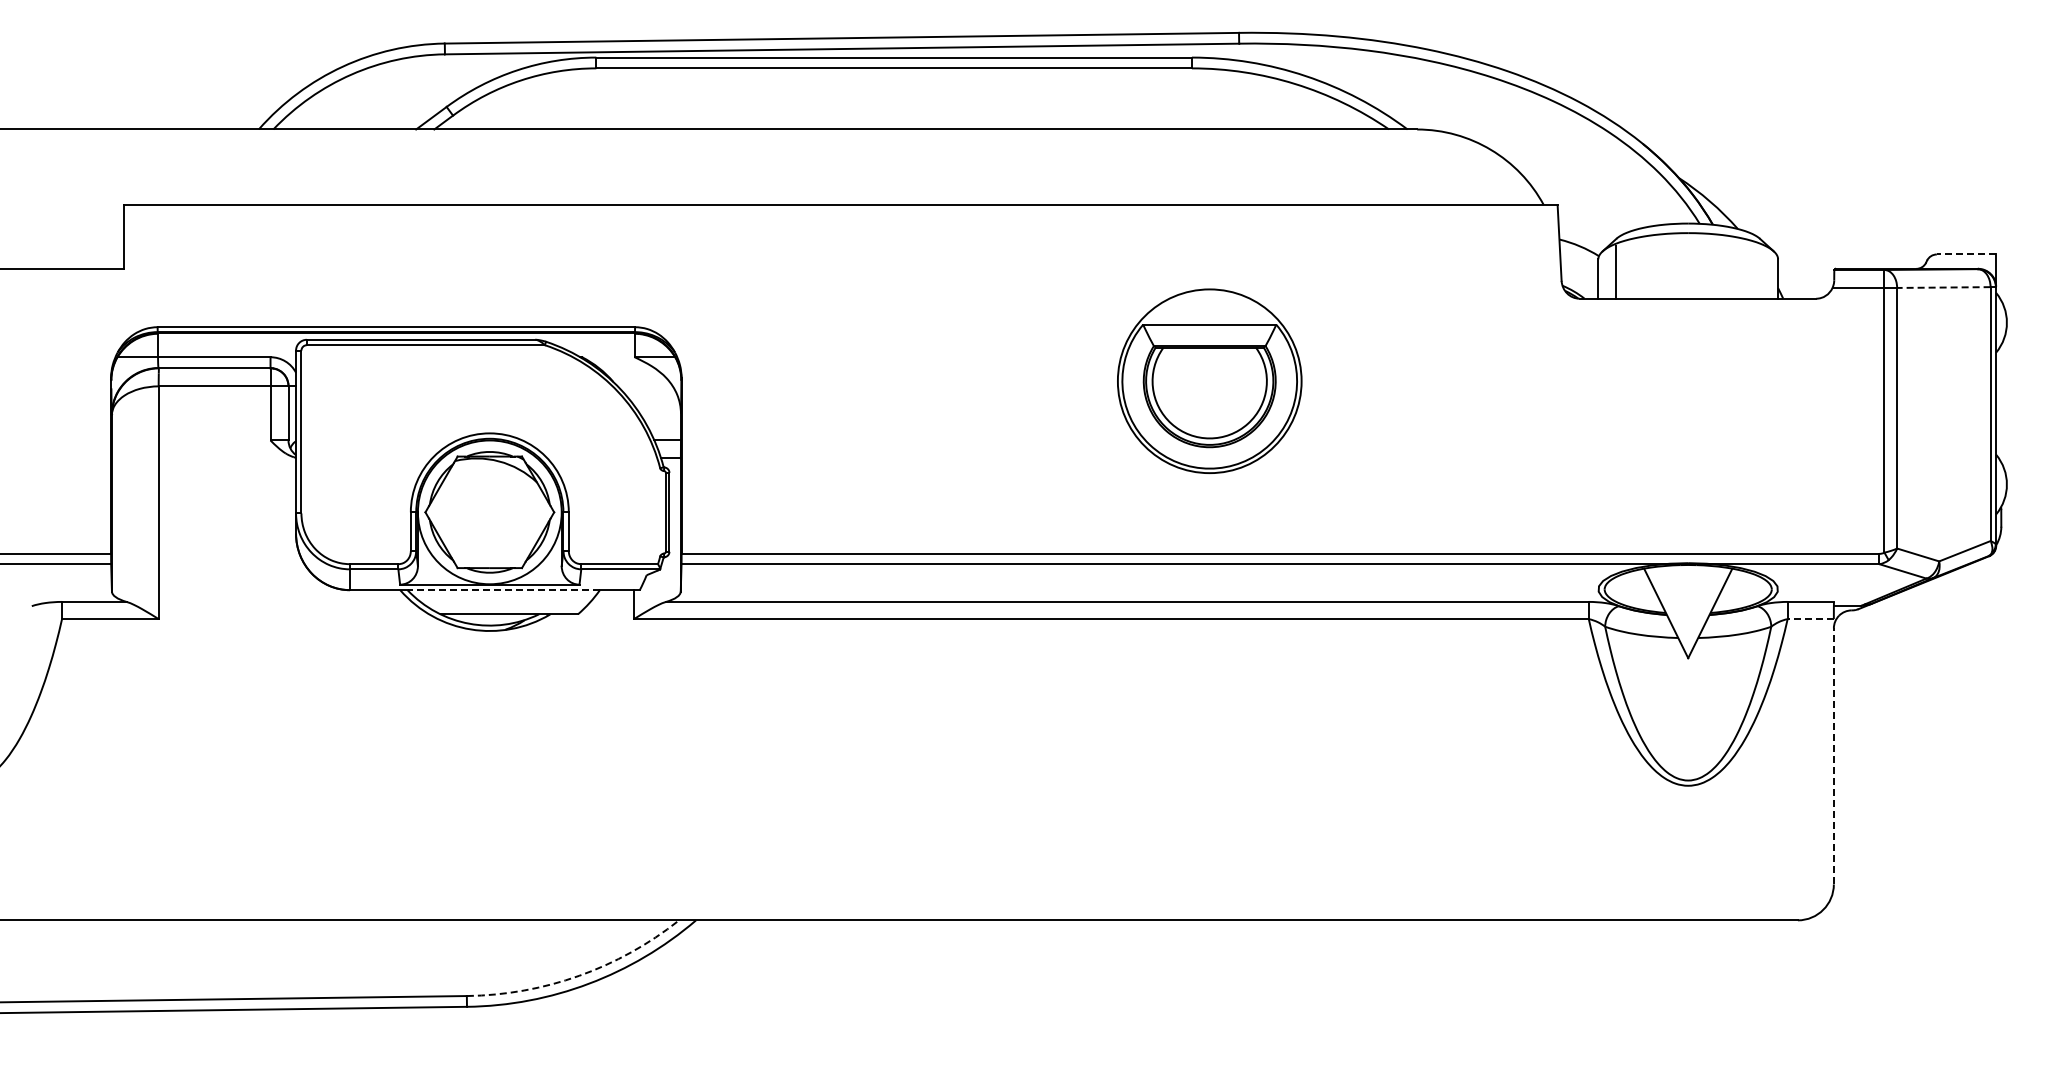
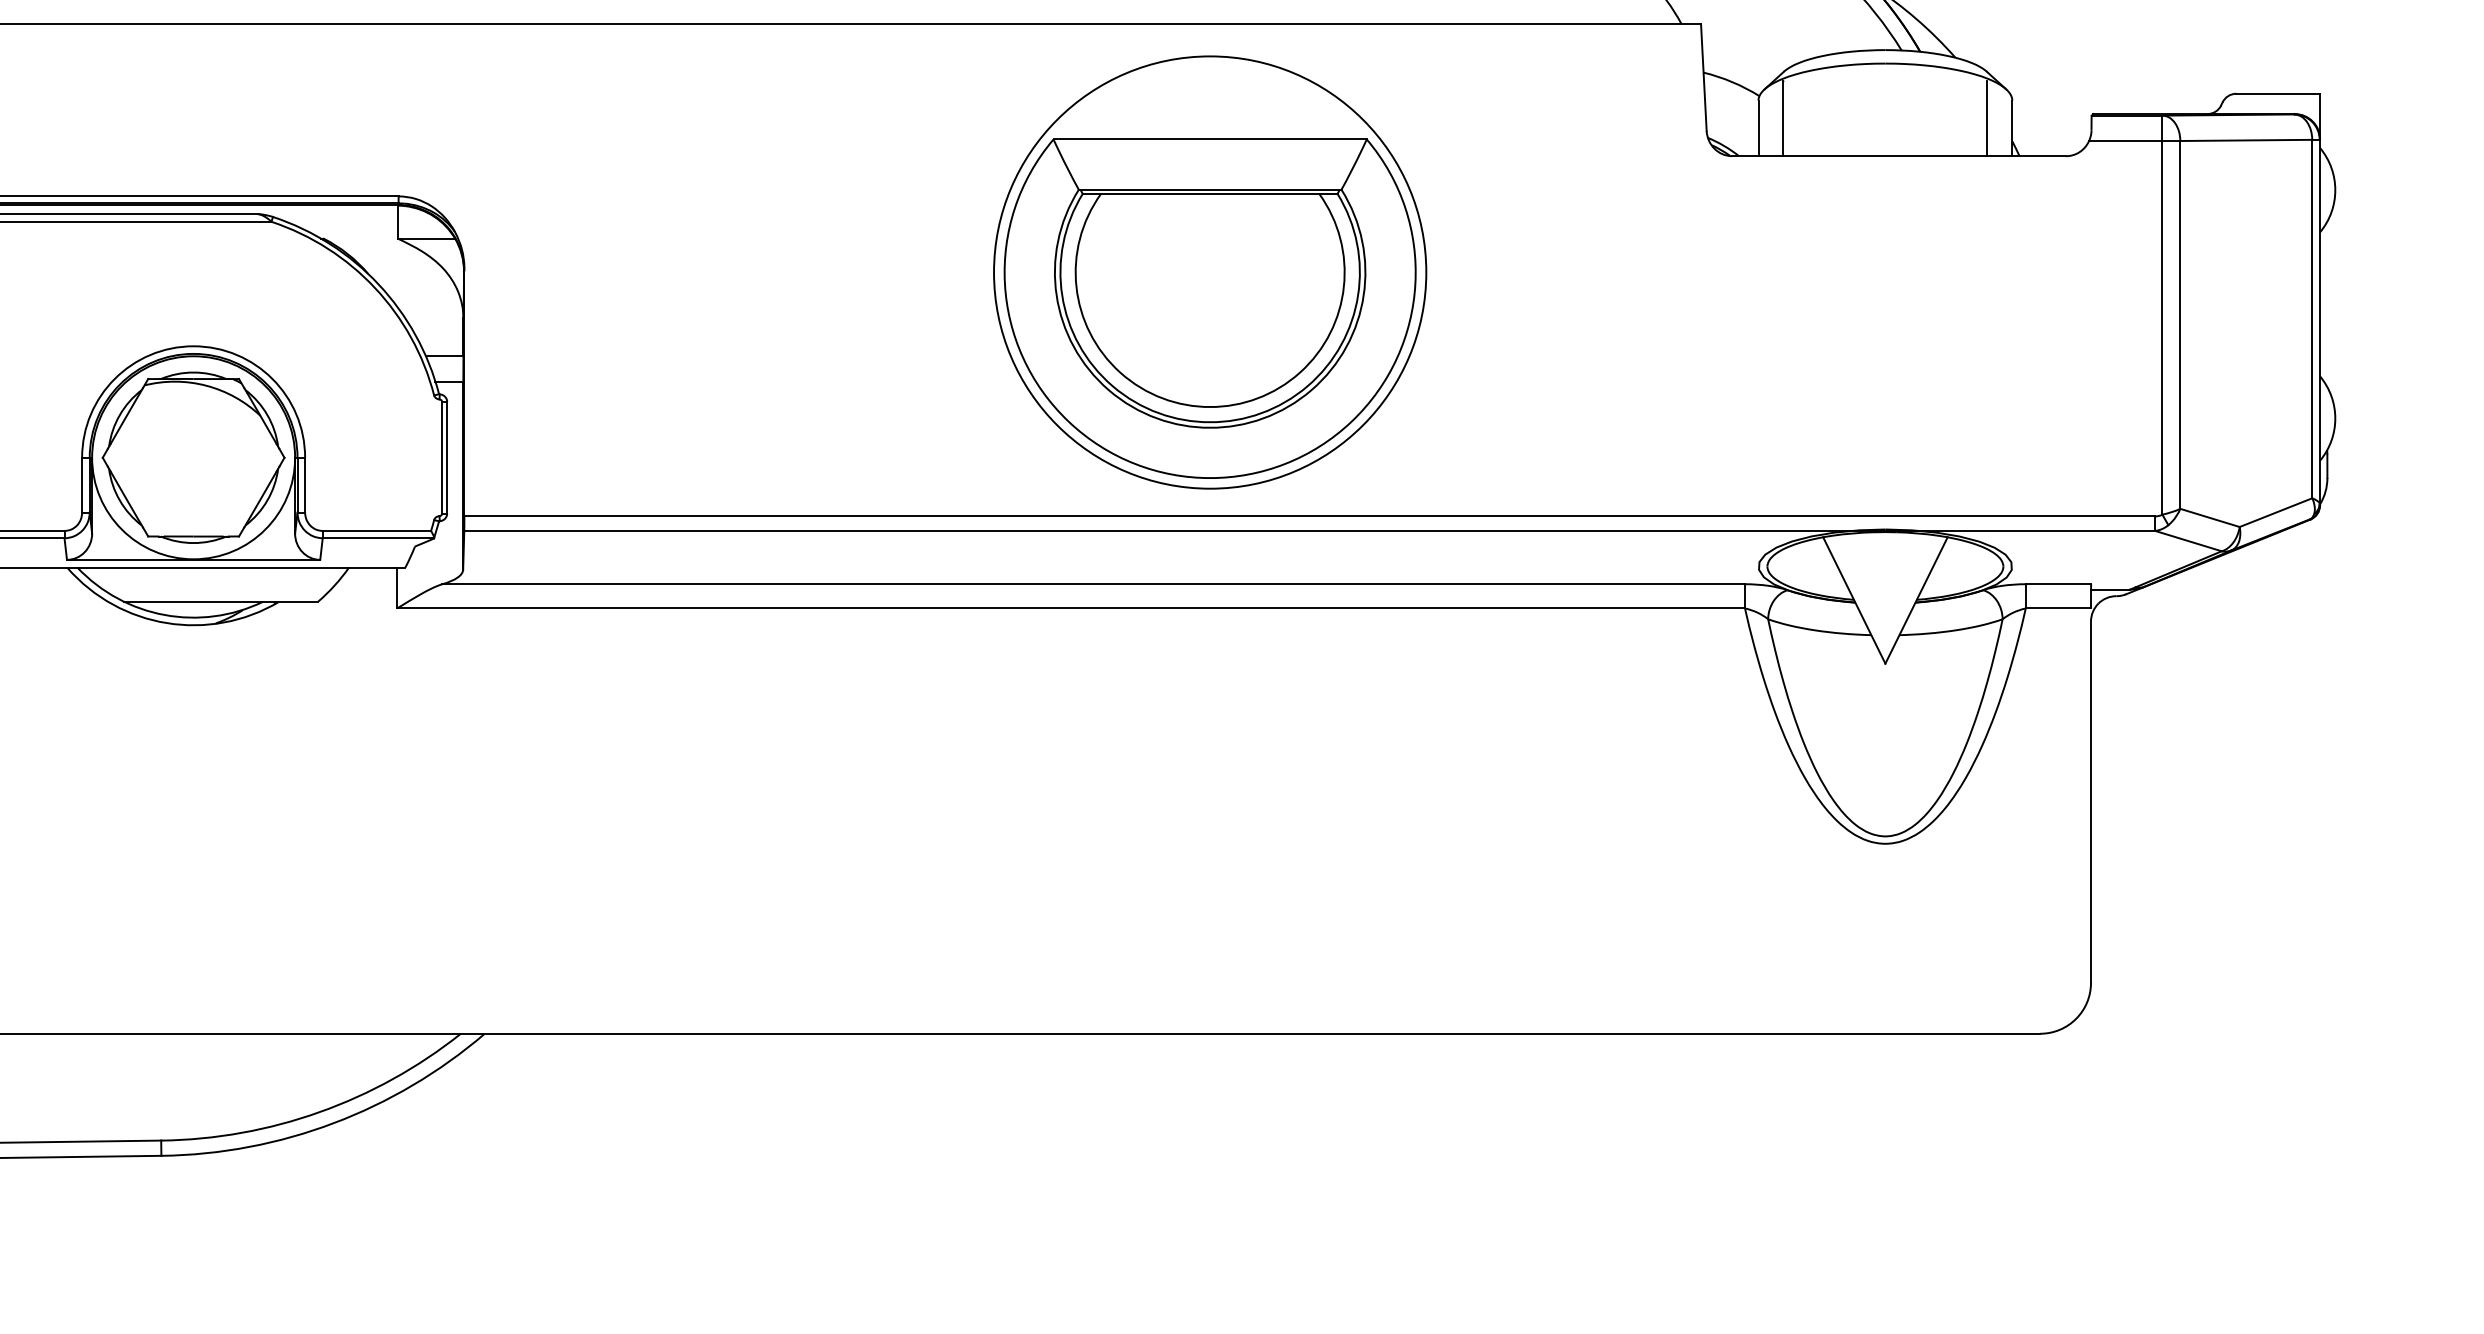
line: (1966, 254) -> (2278, 93), dashed -> solid
line: (1760, 271) -> (1987, 117), added
line: (1943, 287) -> (2245, 140), dashed -> solid
part: (1209, 381) -> (1209, 273), size x1.67
line: (503, 590) -> (212, 568), dashed -> solid
line: (1810, 619) -> (2058, 609), dashed -> solid
line: (1833, 755) -> (2090, 801), dashed -> solid
arc: (579, 975) -> (320, 1111), dashed -> solid

